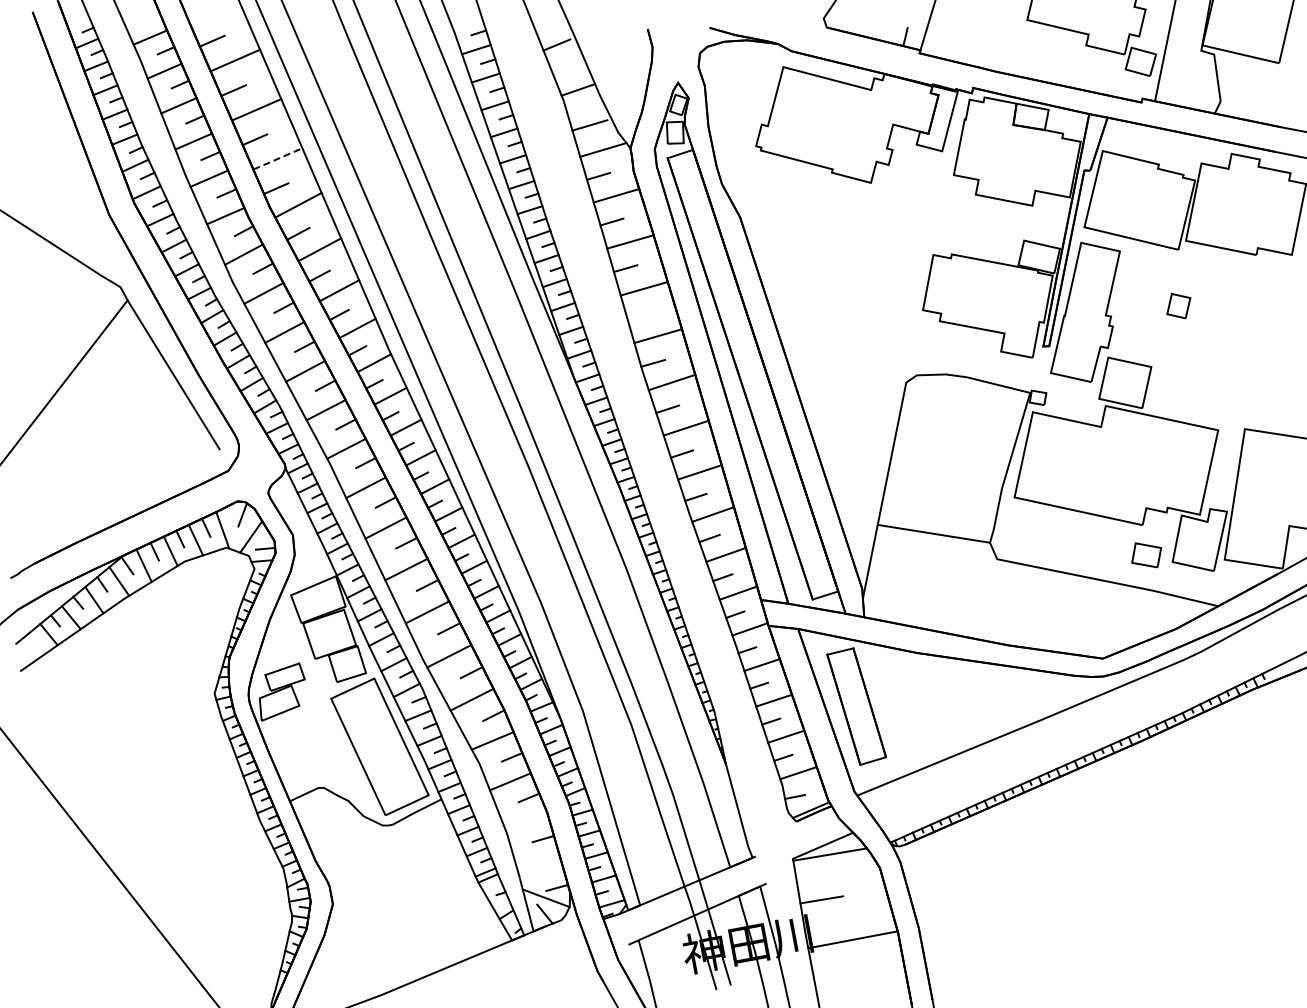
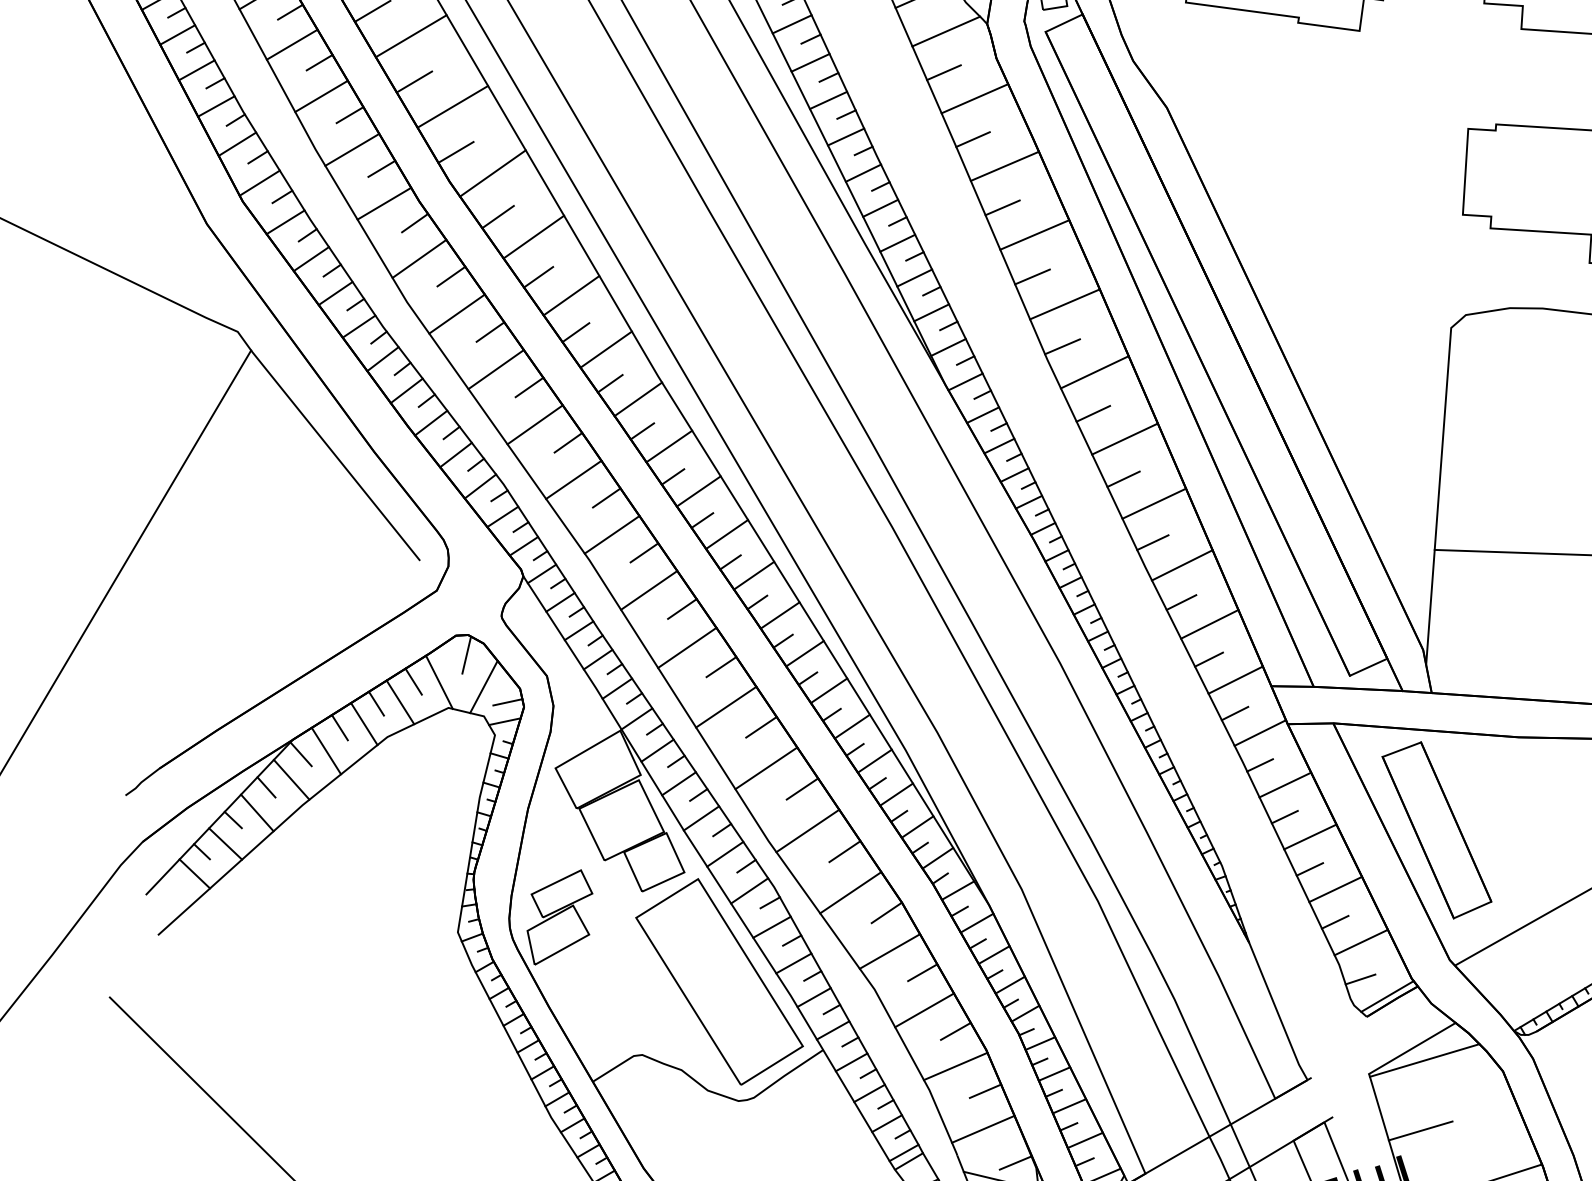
line: (277, 158) -> (452, 106), dashed -> solid
line: (639, 315) -> (1032, 276), added
line: (525, 820) -> (954, 1066), added
line: (538, 863) -> (982, 1129), added

